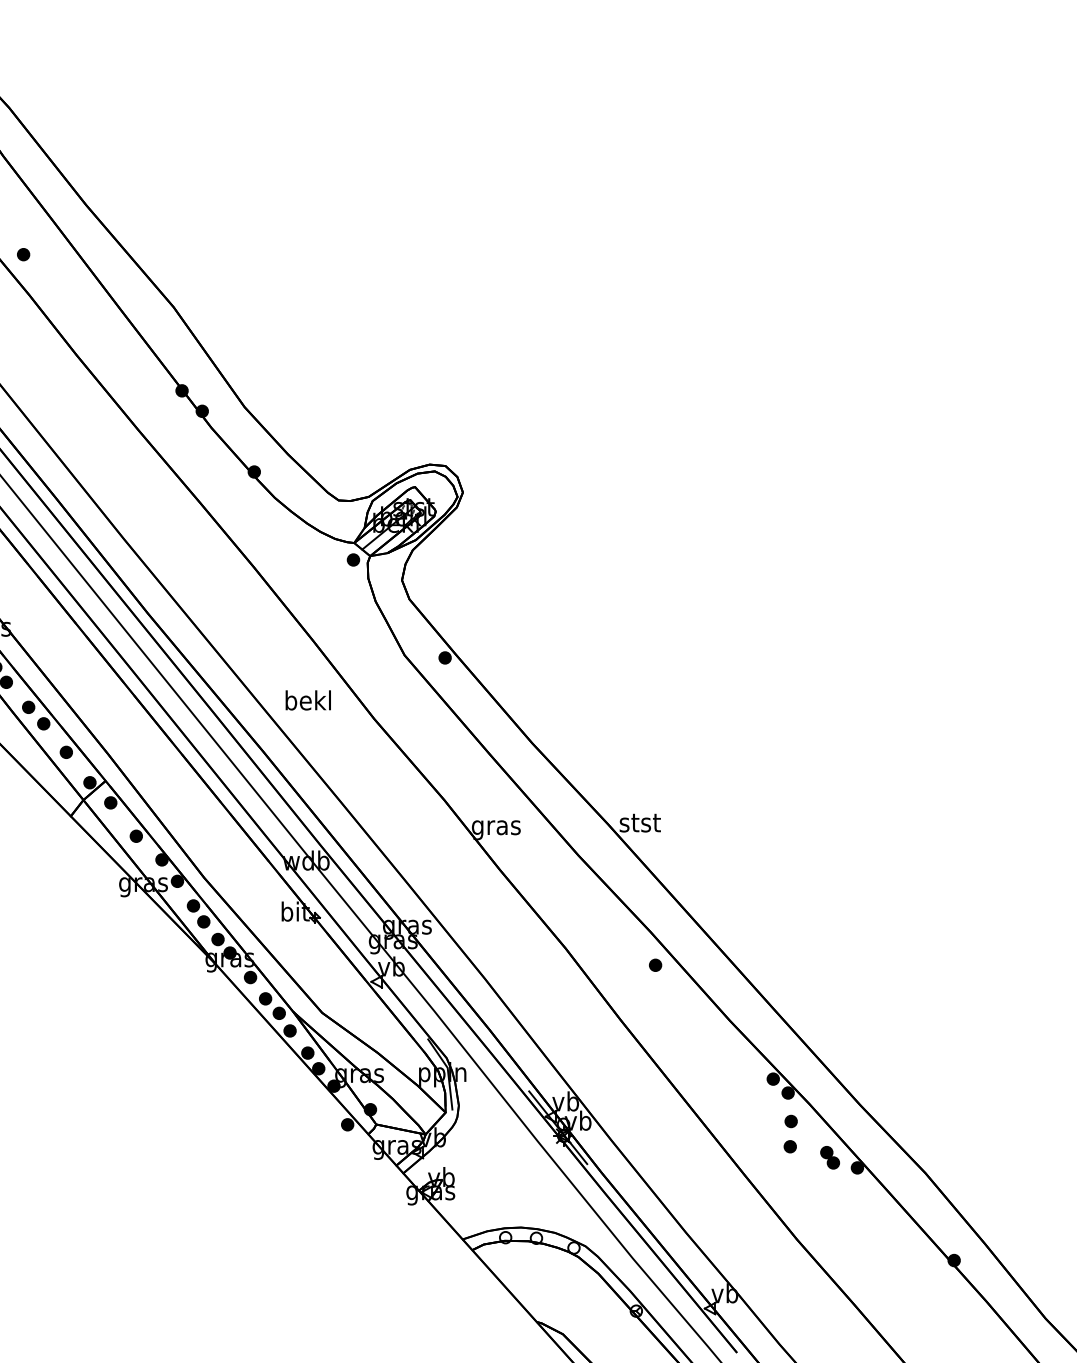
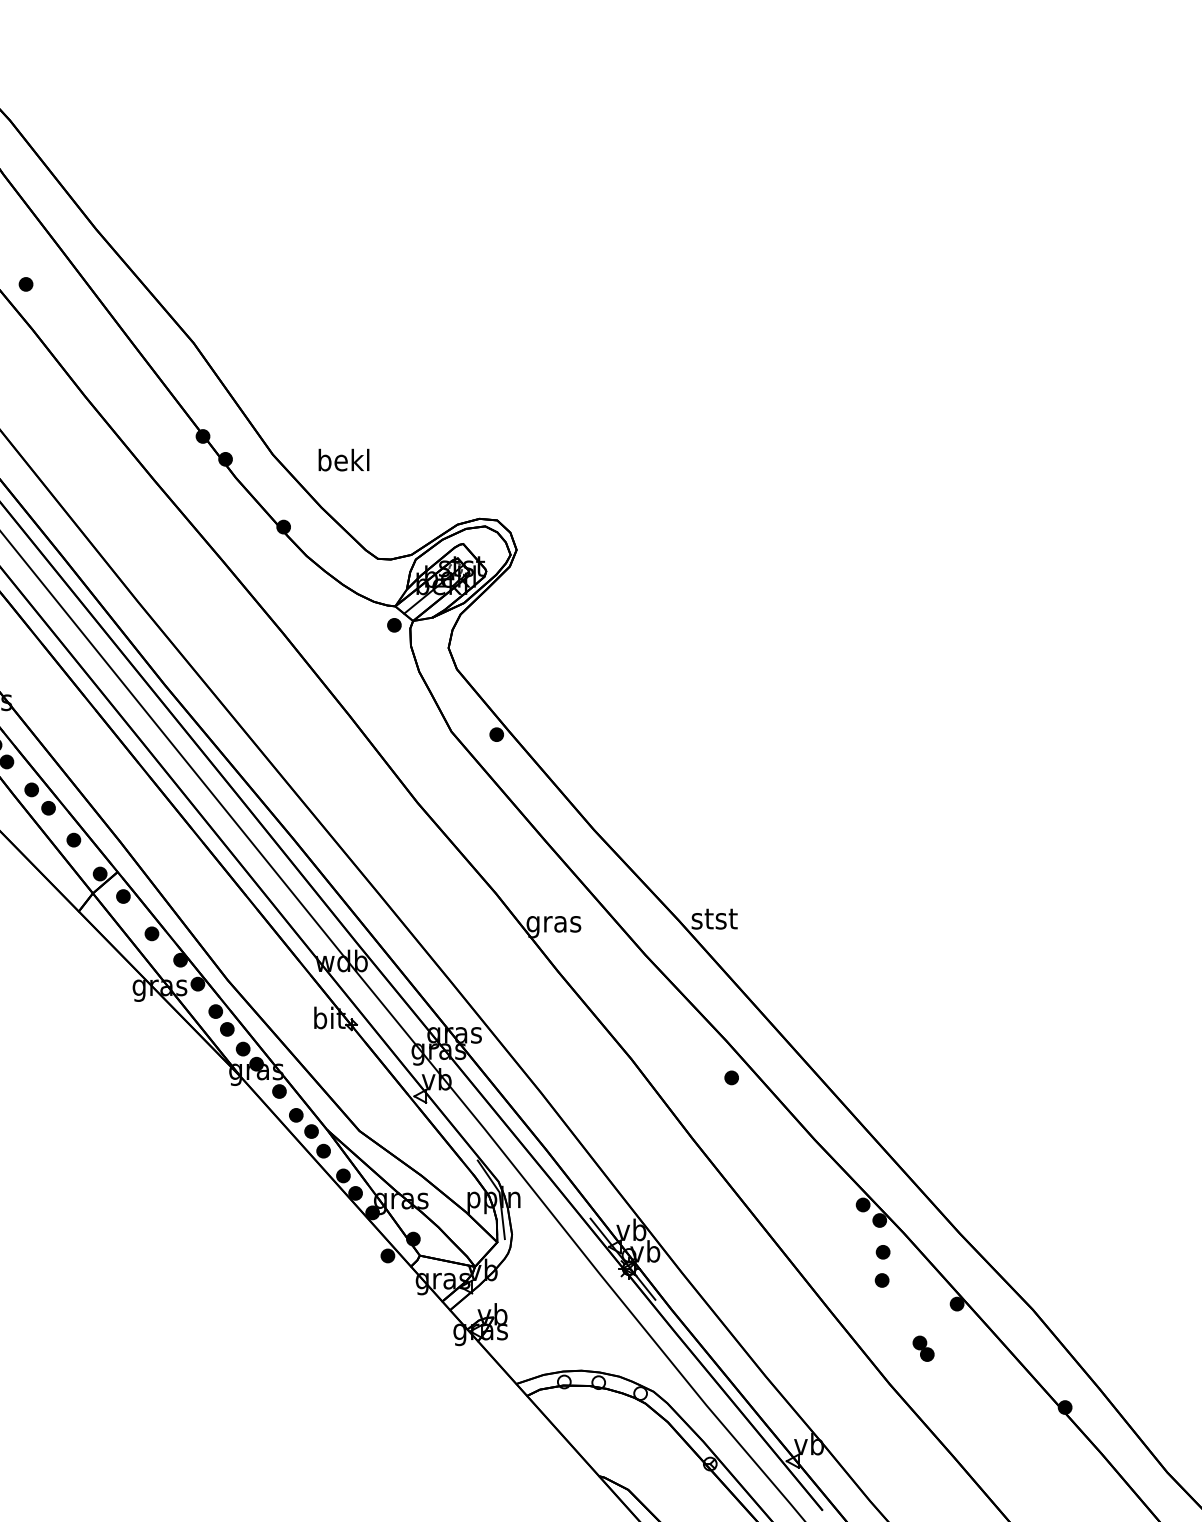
text: (307, 699) -> (343, 459), moved
part: (830, 1157) -> (923, 1348), moved

